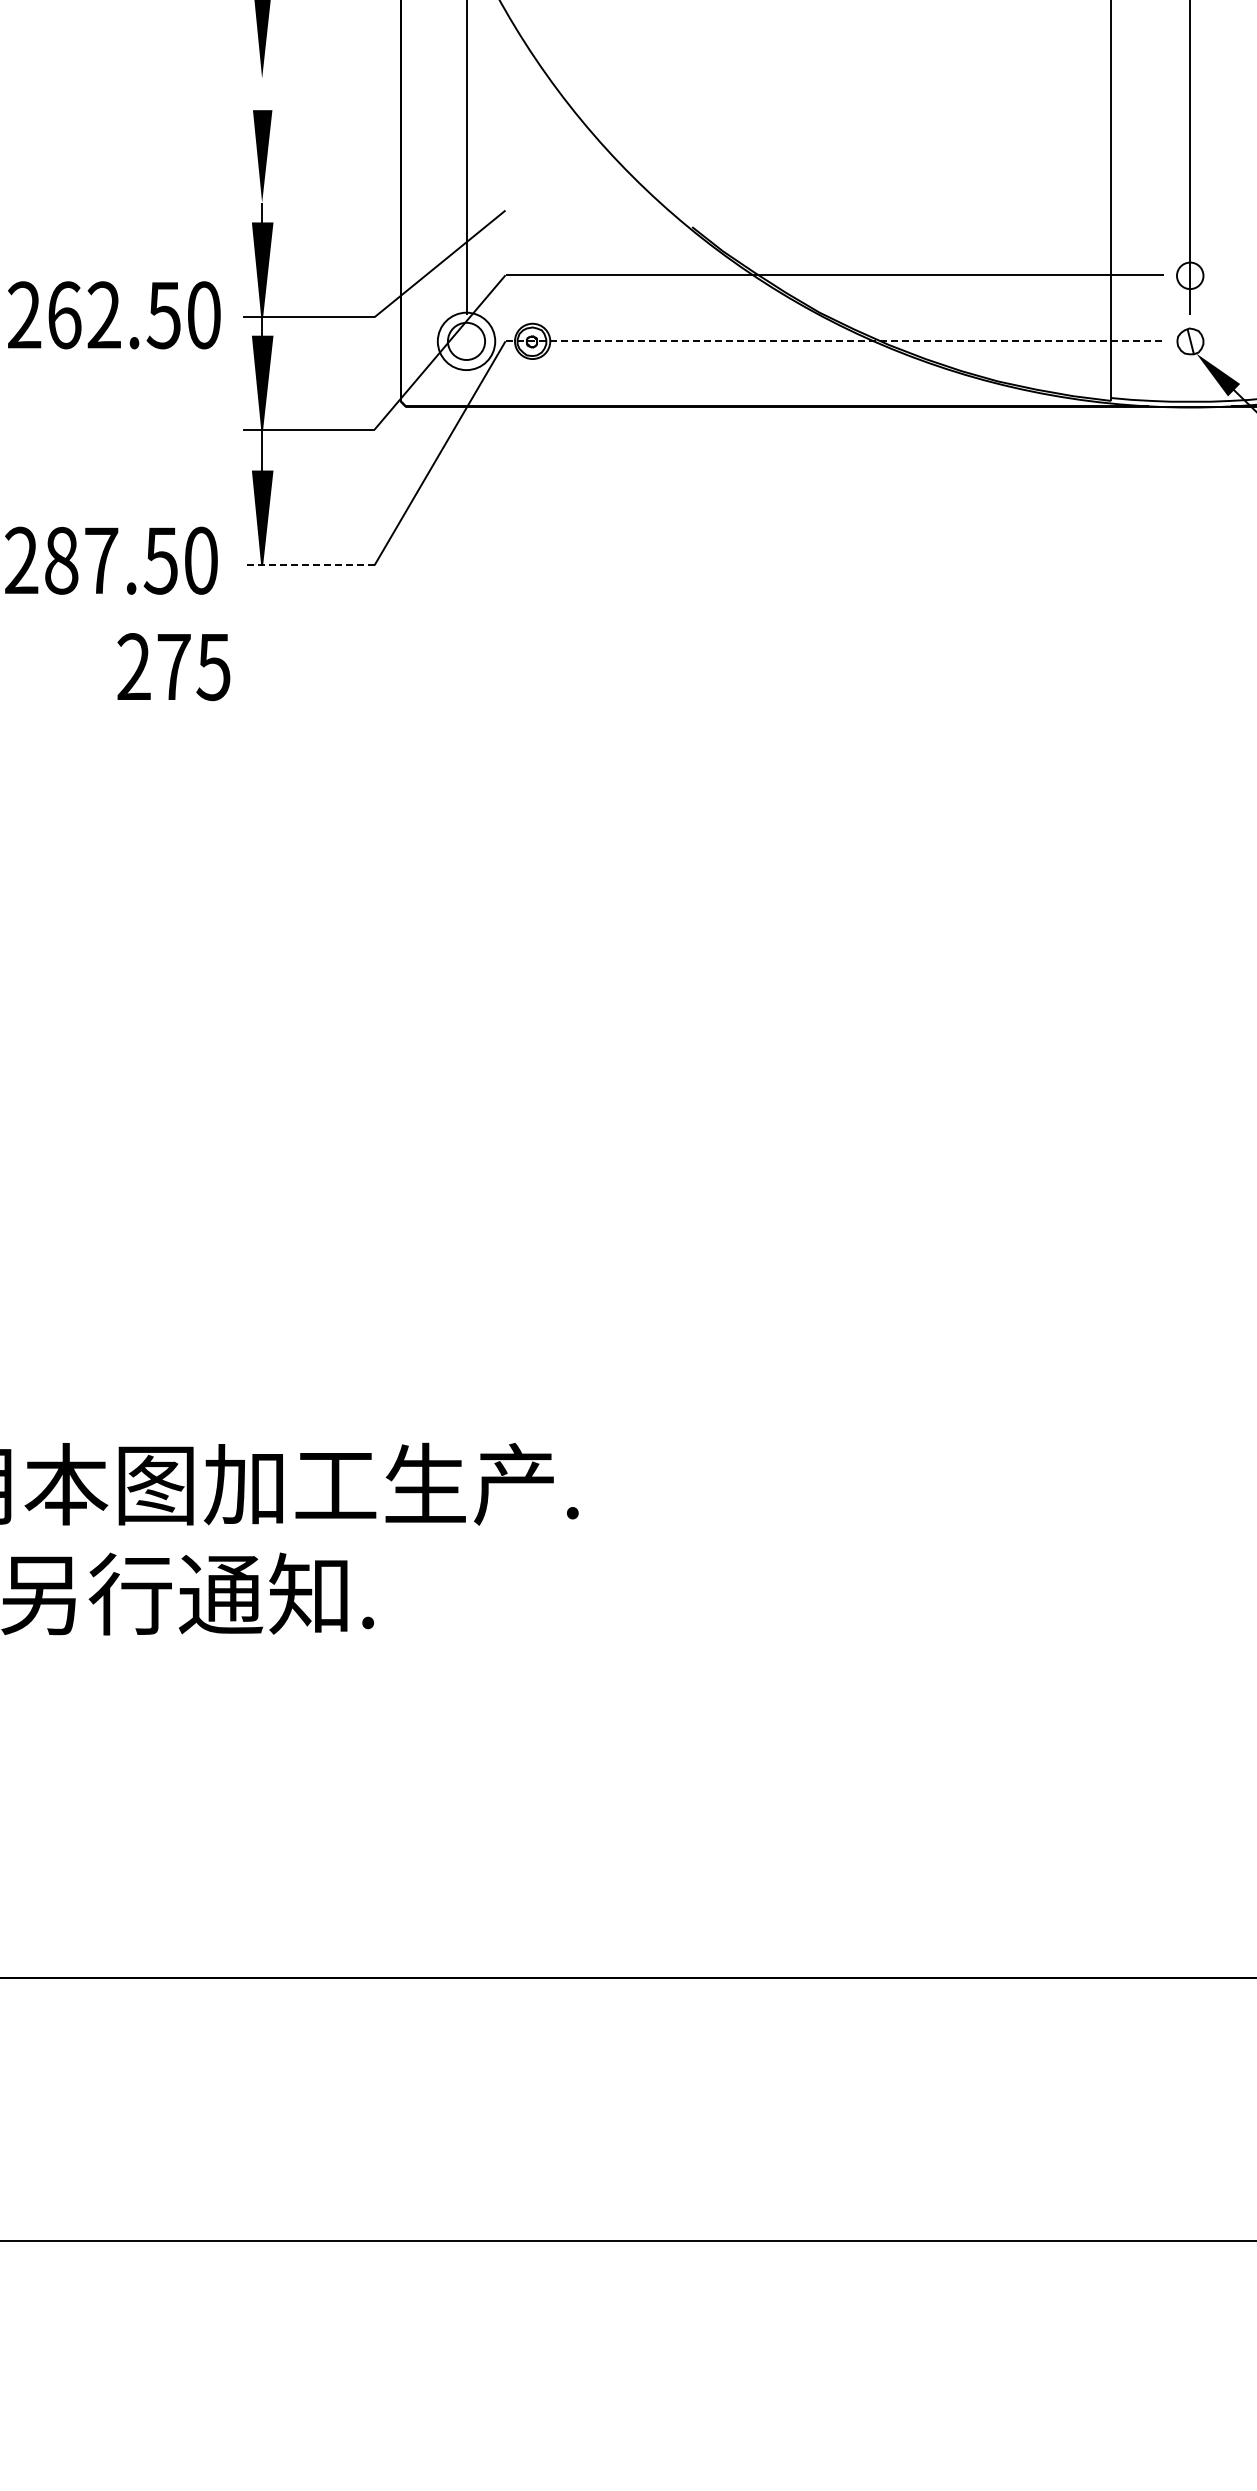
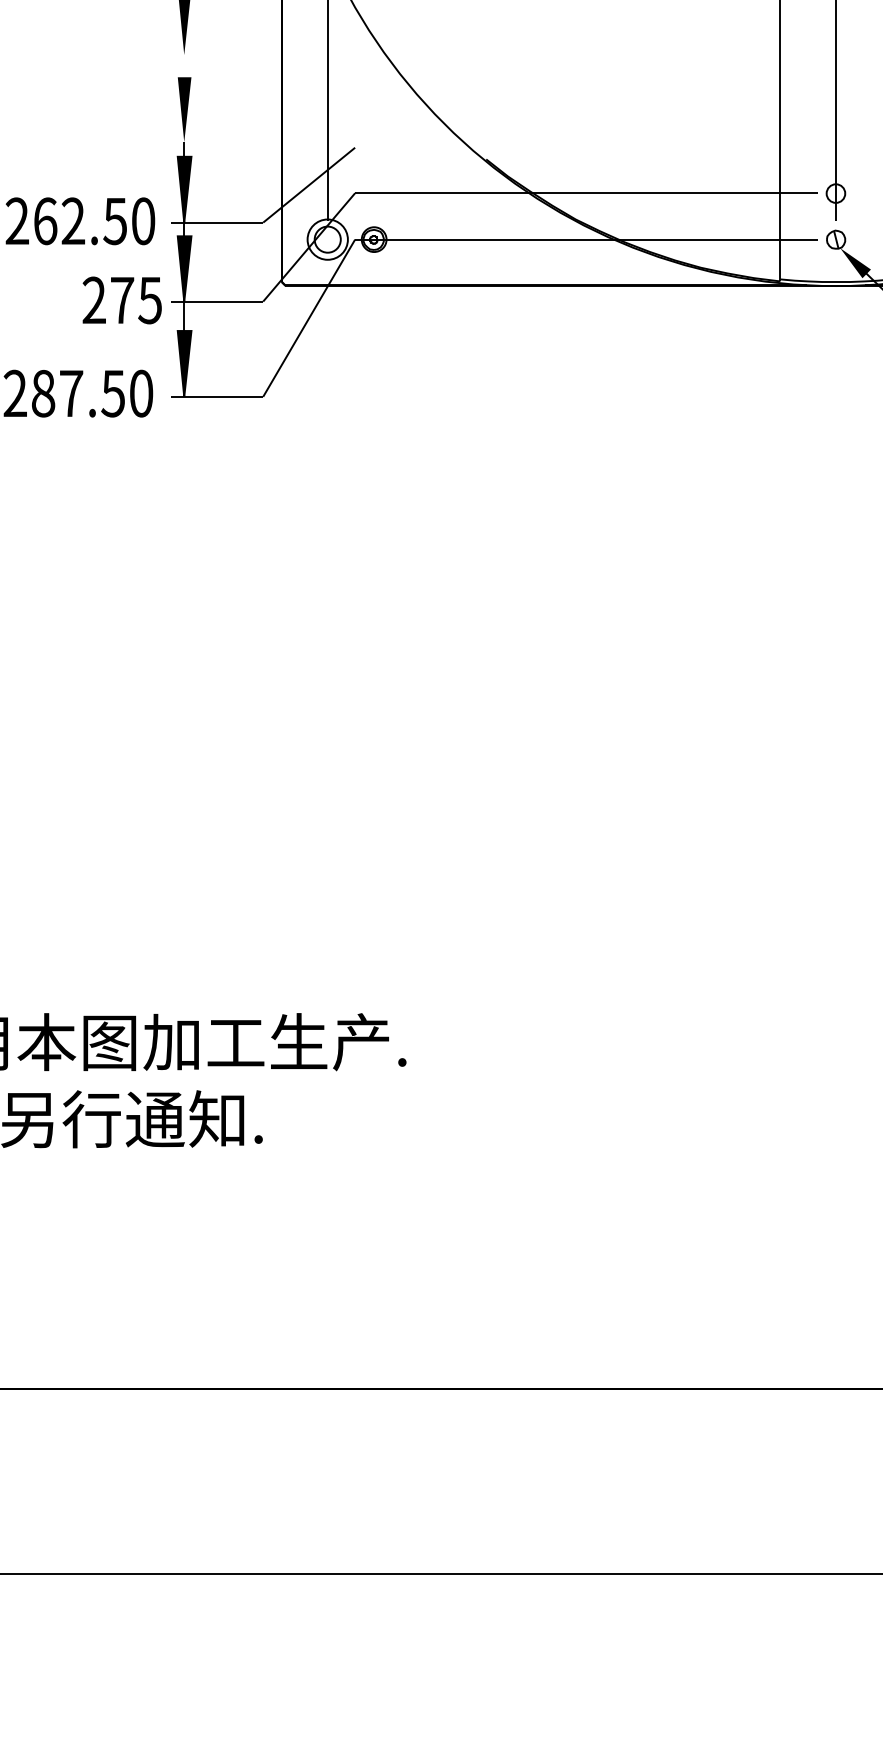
line: (835, 341) -> (586, 239), dashed -> solid
line: (308, 565) -> (216, 397), dashed -> solid
text: (173, 667) -> (121, 300), moved

